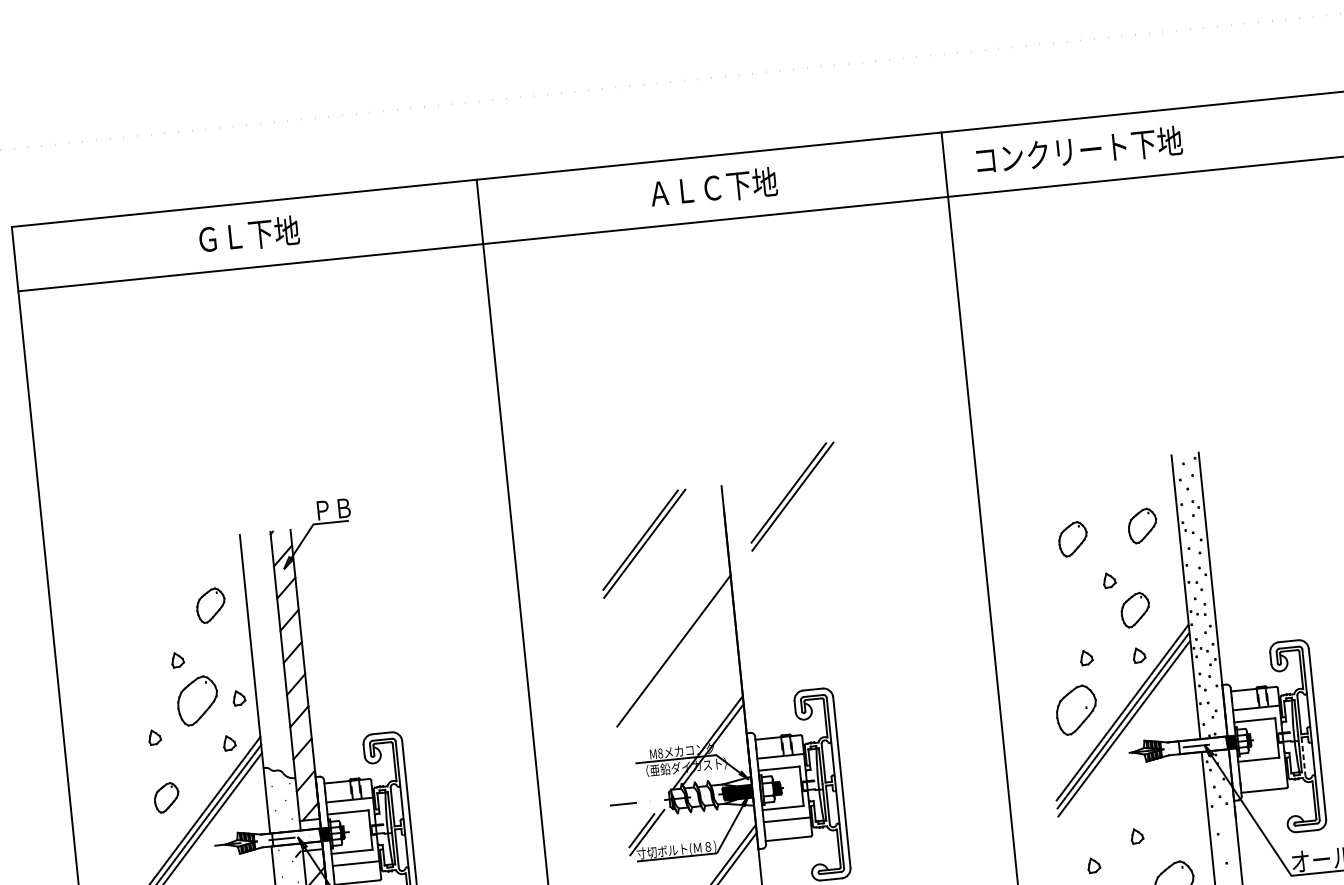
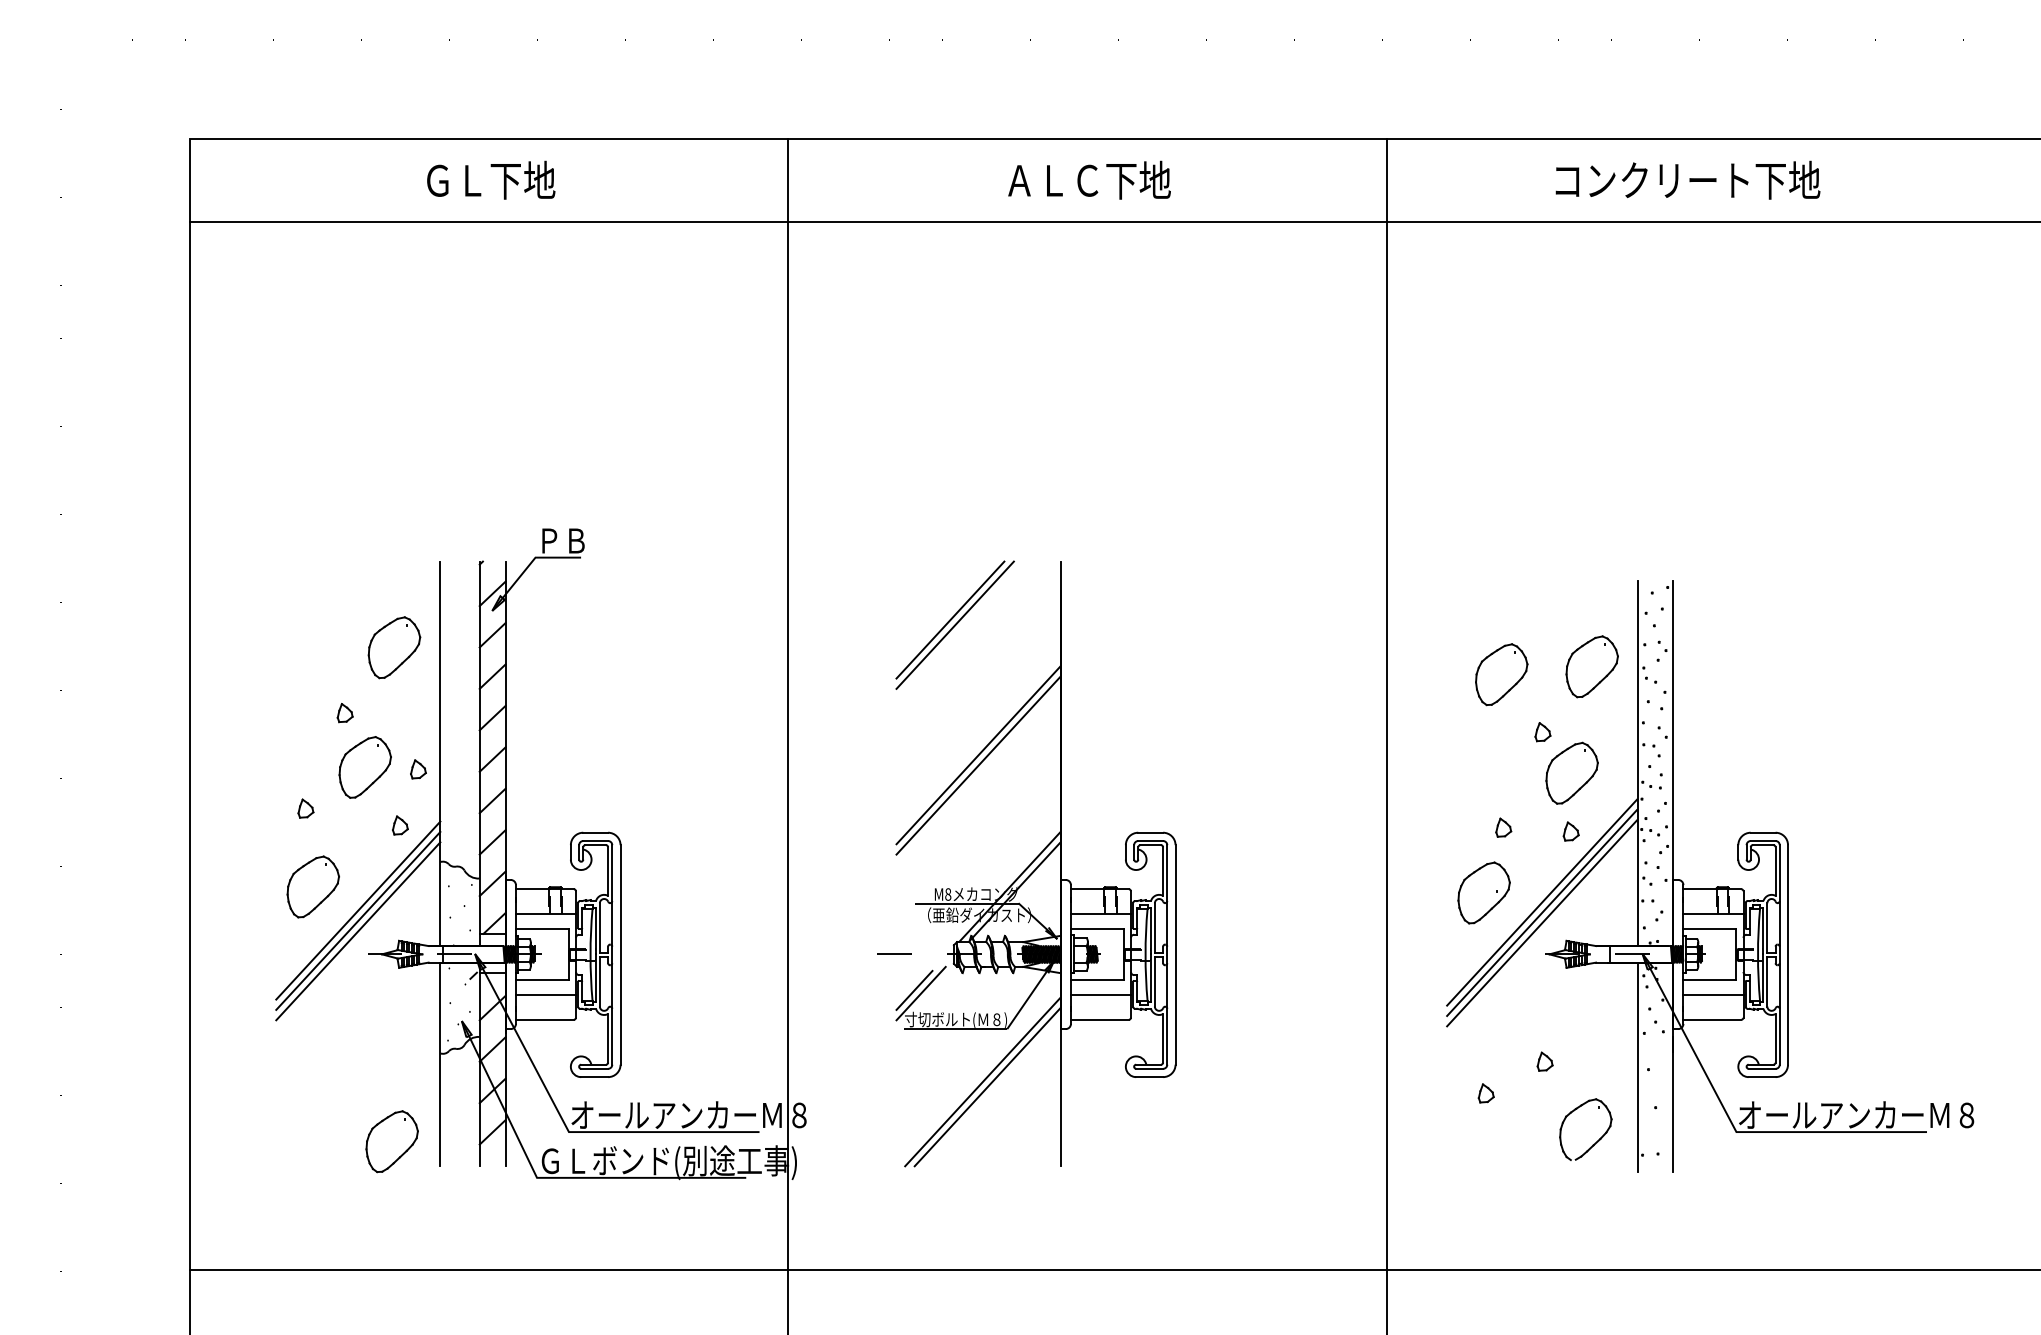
text: (1078, 150) -> (1687, 179), moved
part: (792, 496) -> (1149, 583), removed
part: (1142, 525) -> (1591, 666), size x1.43
part: (1072, 539) -> (1501, 674), size x1.43
part: (211, 605) -> (394, 647), size x1.43
part: (1134, 609) -> (1571, 772), size x1.43
line: (673, 643) -> (978, 755), added
line: (1303, 756) -> (1767, 981), dashed -> solid
line: (1262, 771) -> (1713, 995), added
part: (166, 797) -> (312, 886), size x1.67

